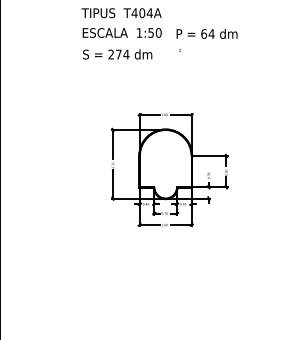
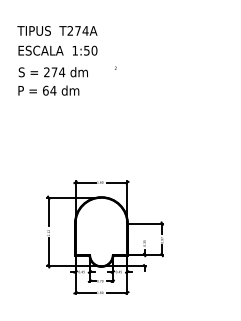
text: (138, 13) -> (74, 31), T404A -> T274A
text: (206, 33) -> (48, 90), moved
part: (169, 169) -> (105, 237), moved

